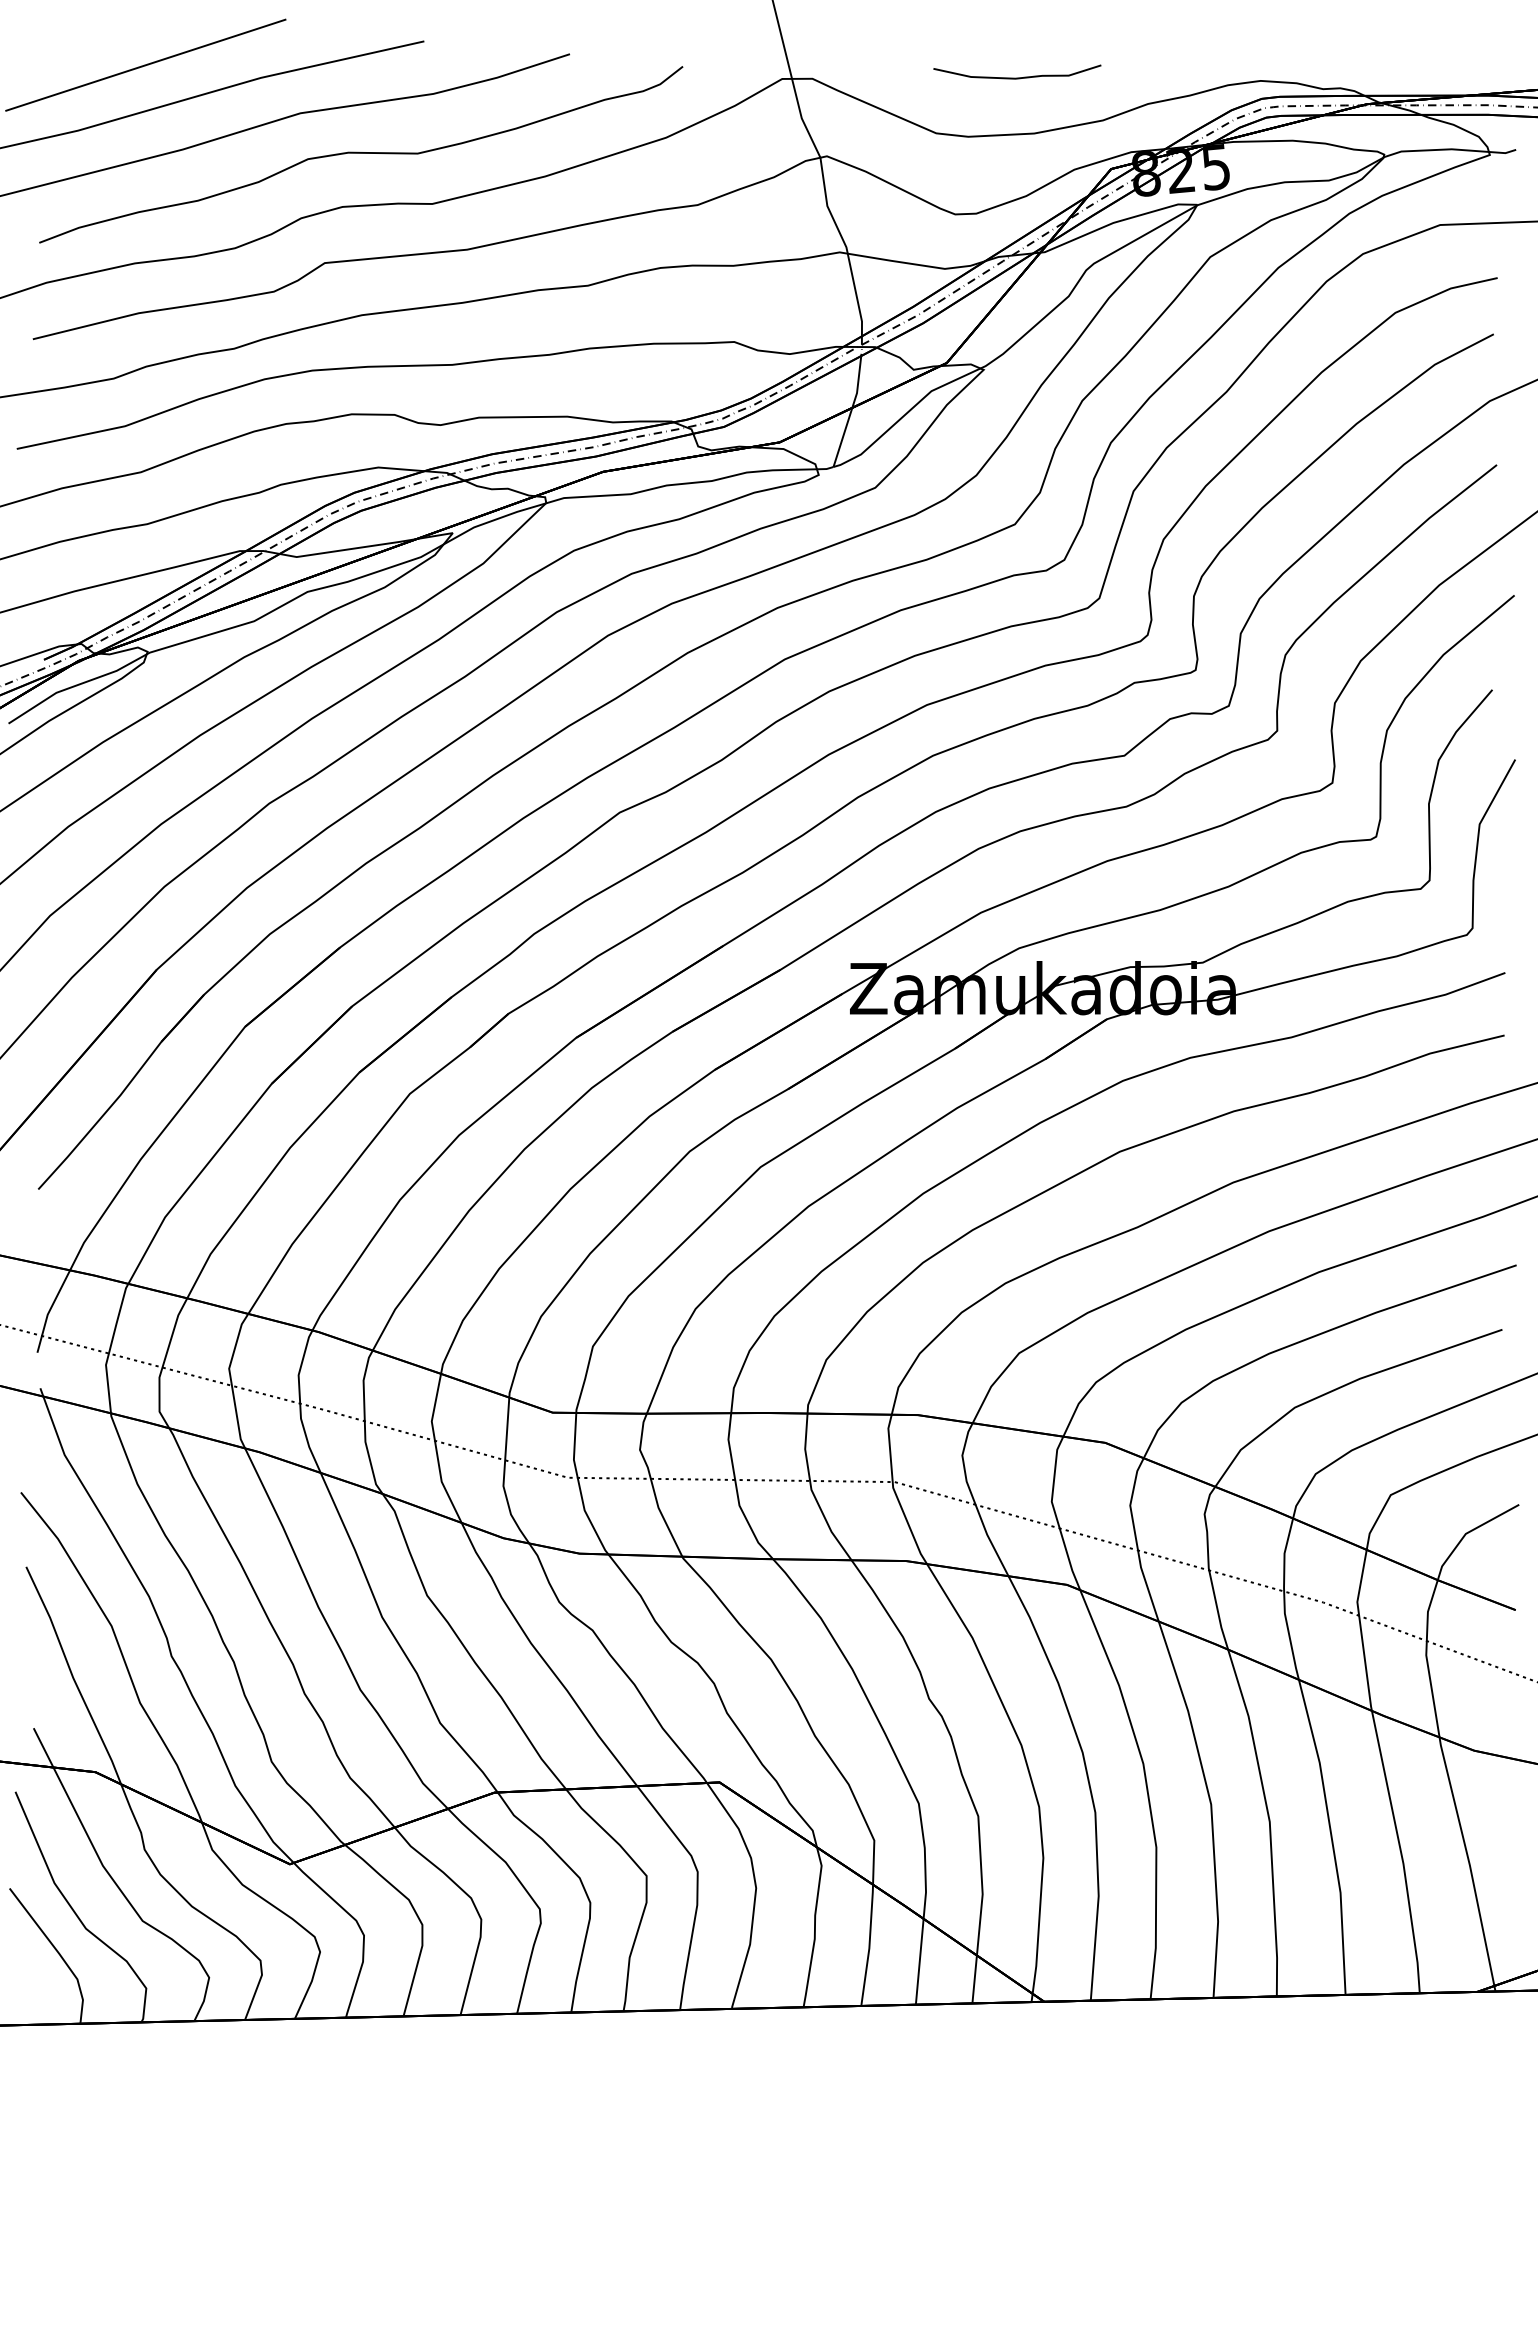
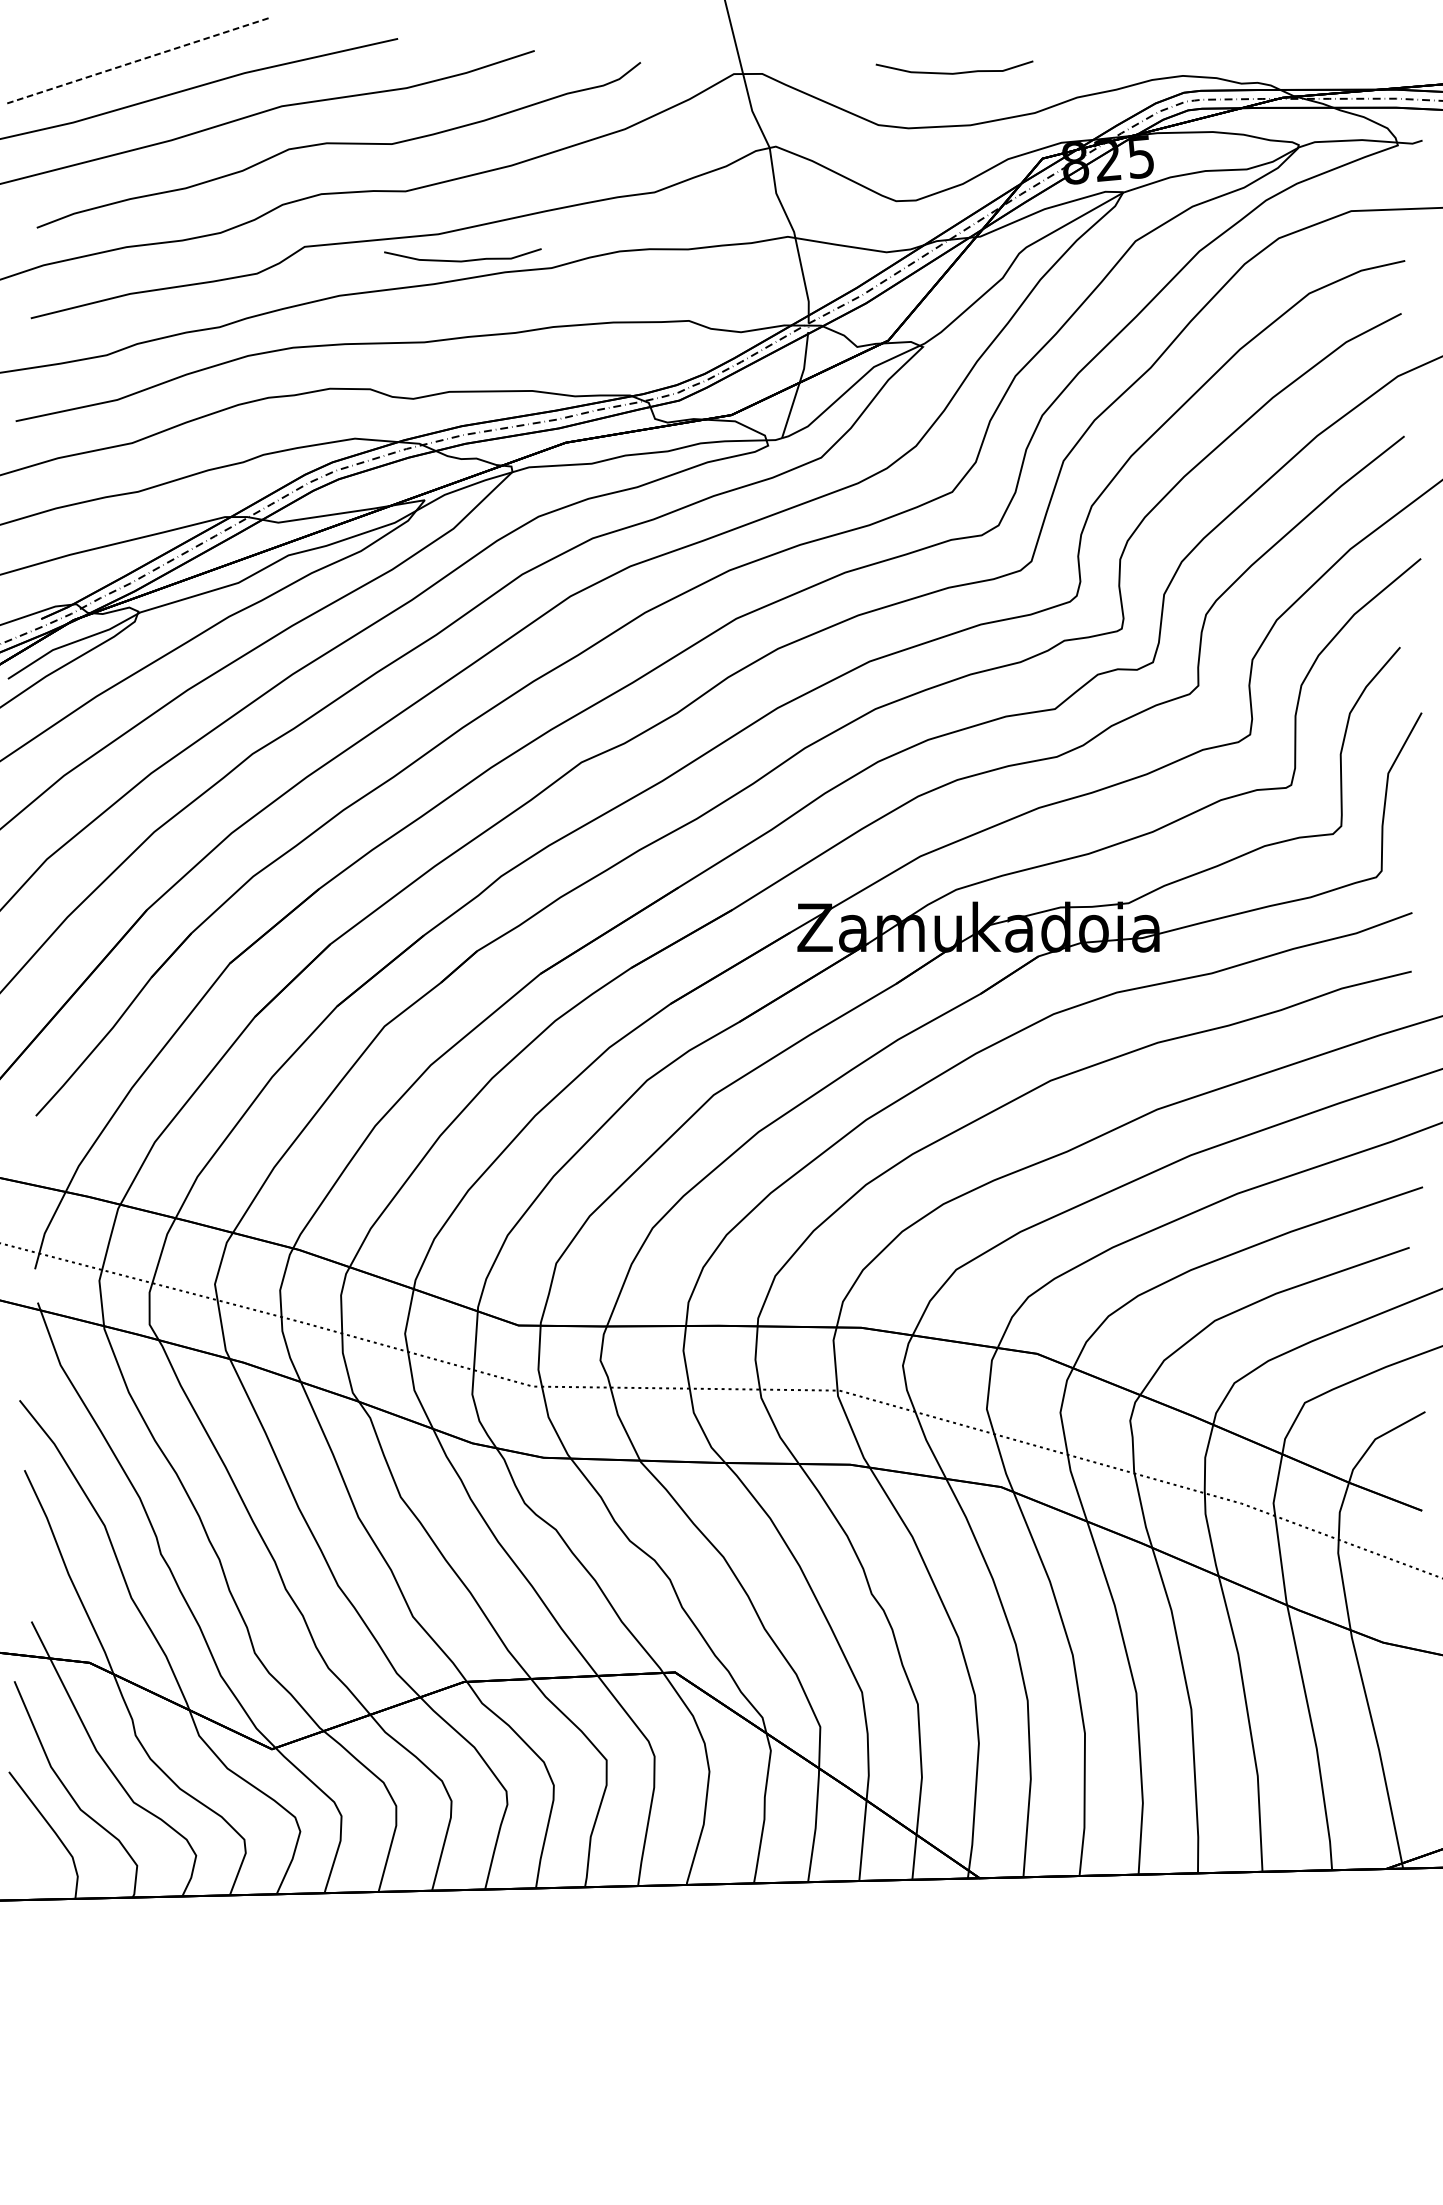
line: (145, 65) -> (136, 61), solid -> dashed
curve: (493, 277) -> (462, 260), added

